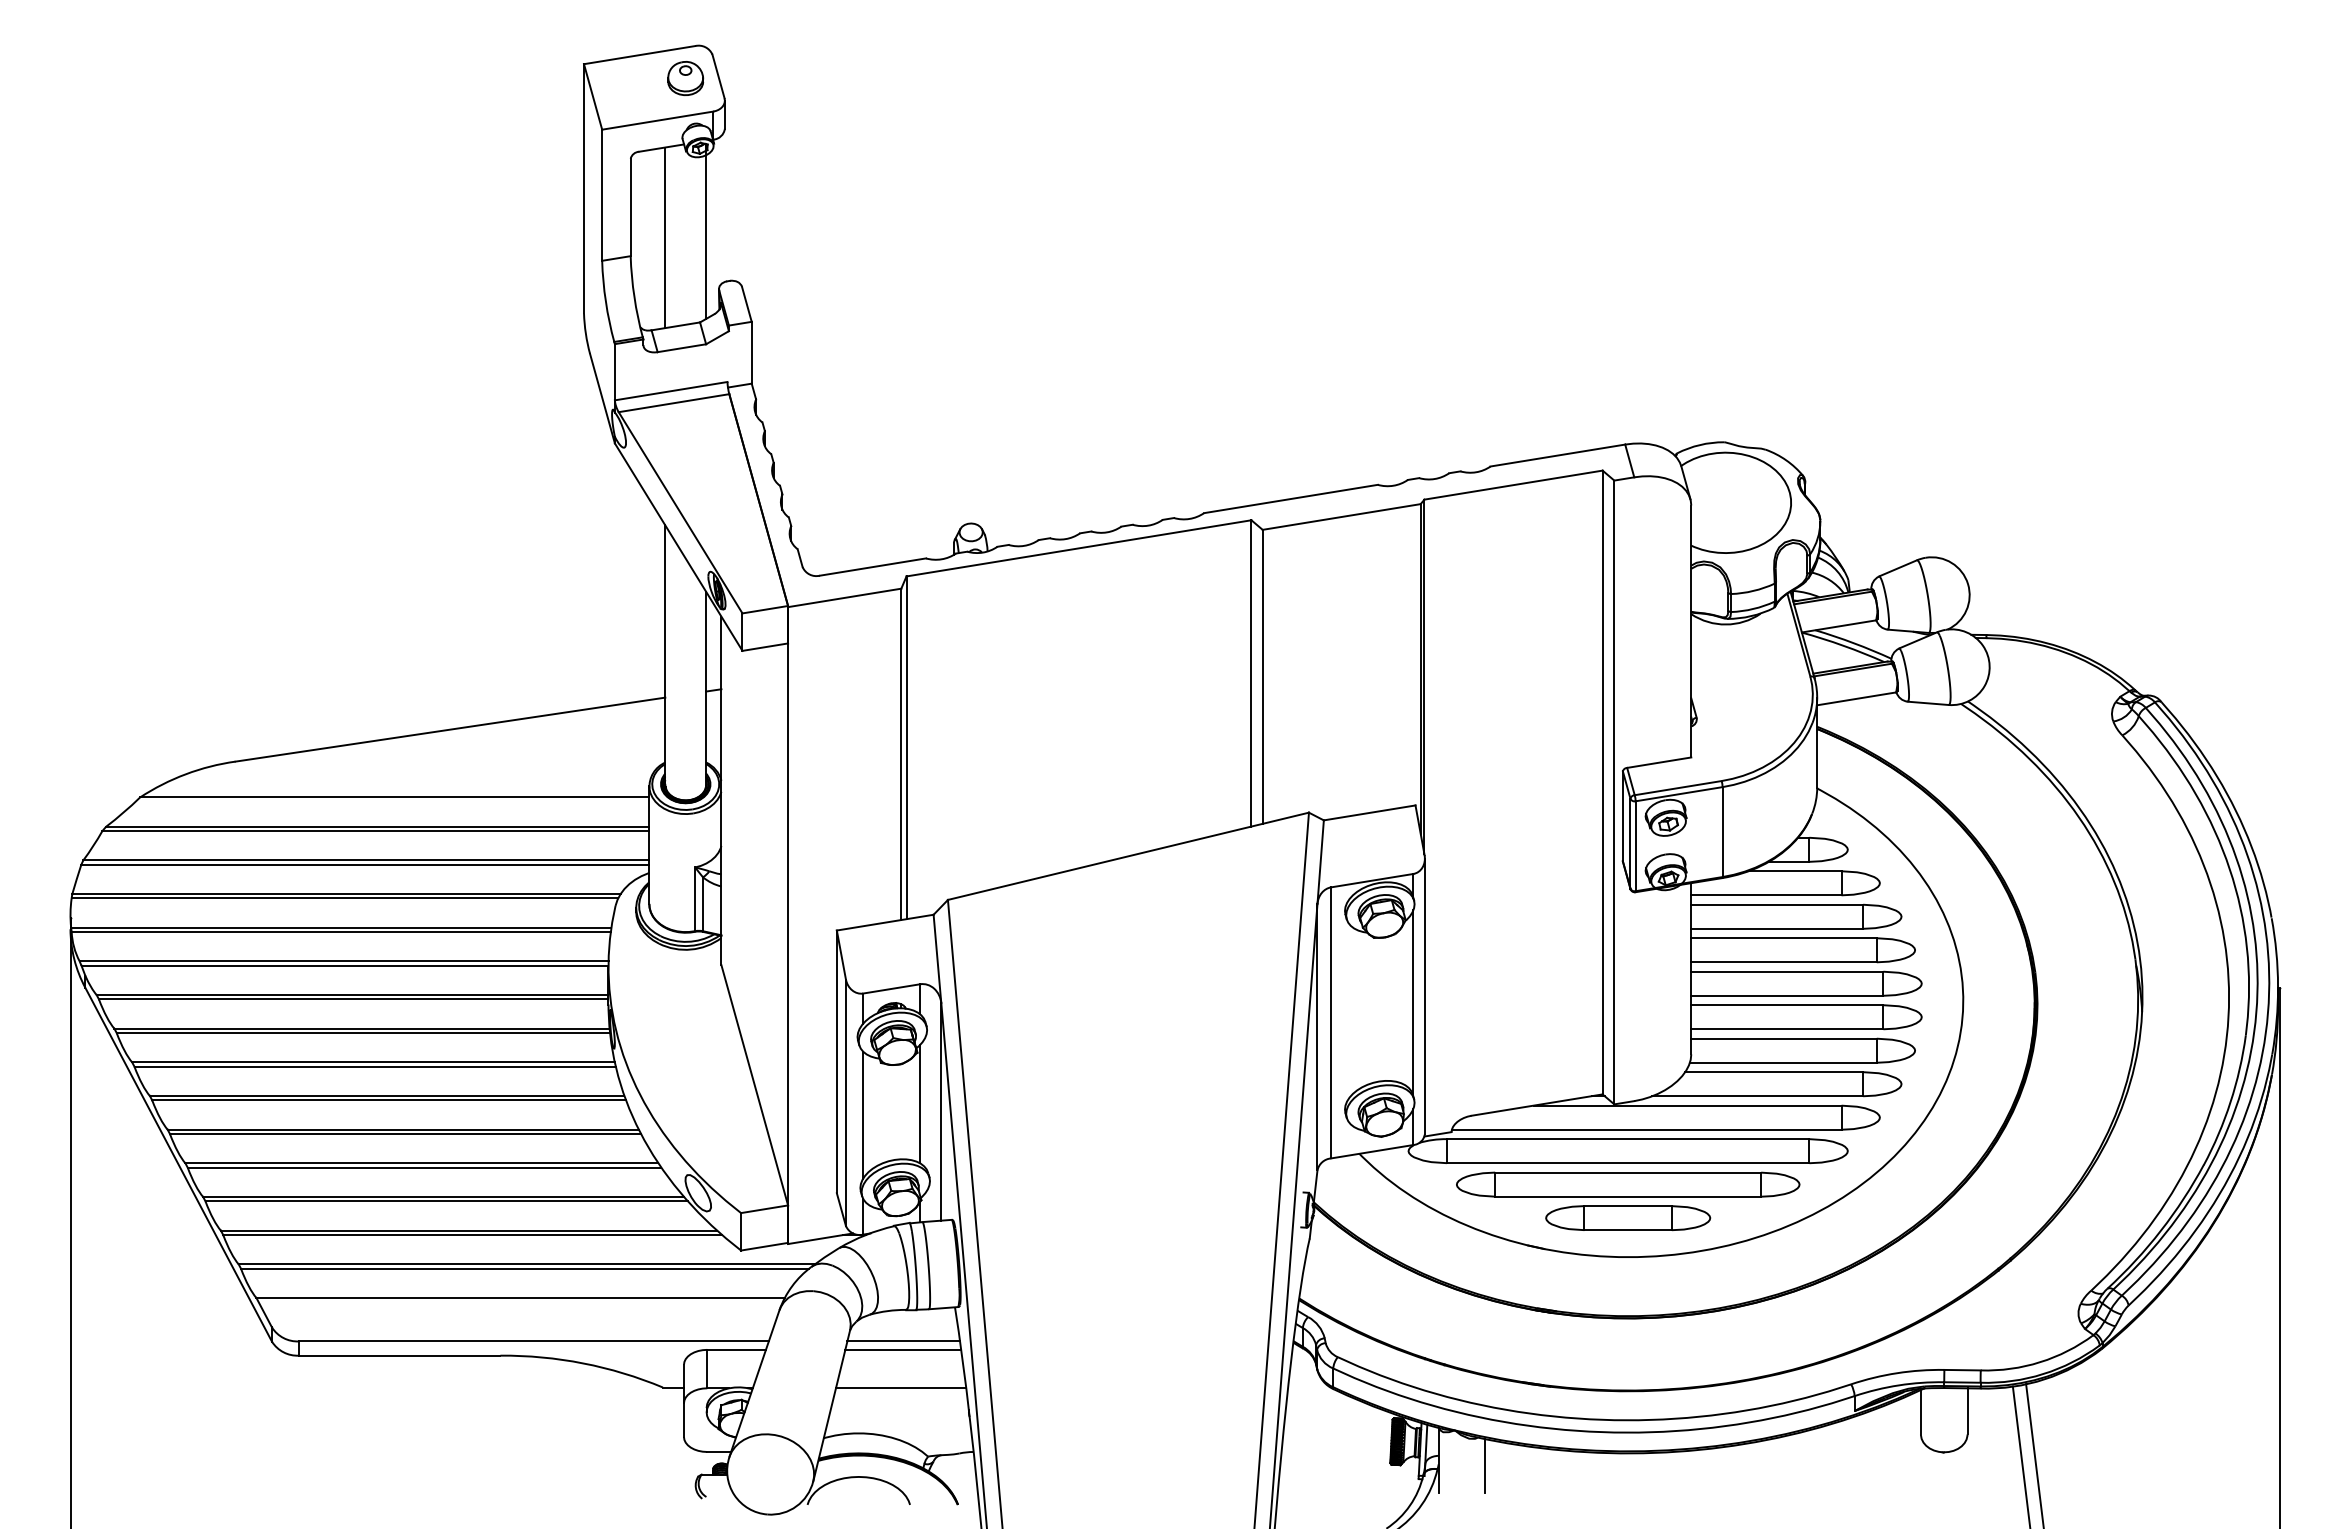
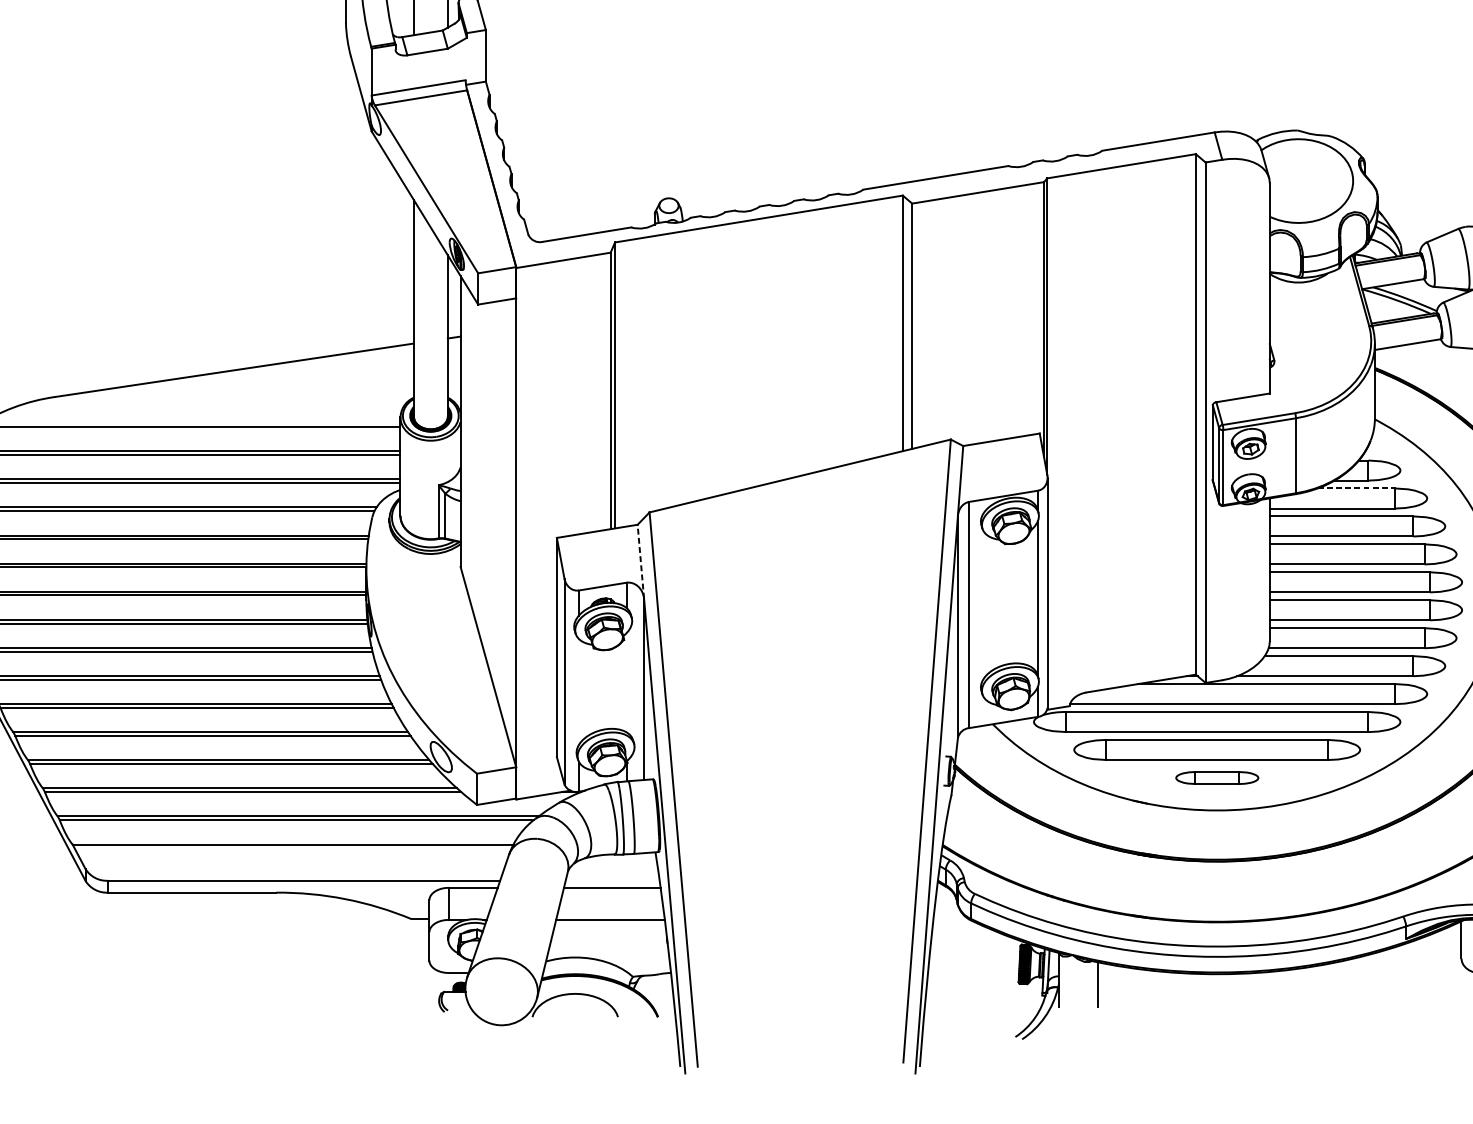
line: (1795, 871) -> (1356, 488), solid -> dashed
line: (937, 958) -> (640, 561), solid -> dashed
line: (920, 1103) -> (626, 682), removed
line: (863, 1114) -> (579, 691), removed
part: (1628, 1218) -> (1217, 778), size x0.6
line: (903, 1341) -> (612, 880), removed

